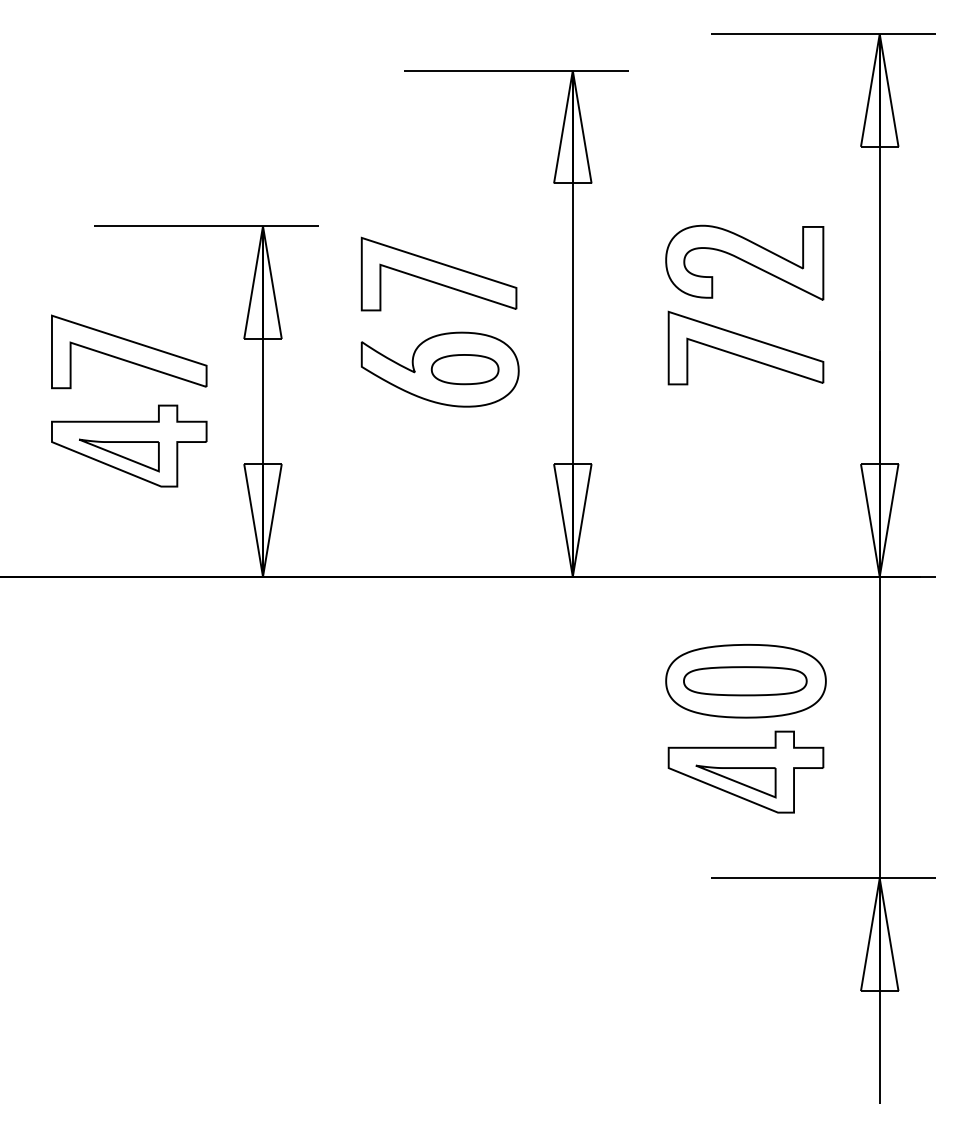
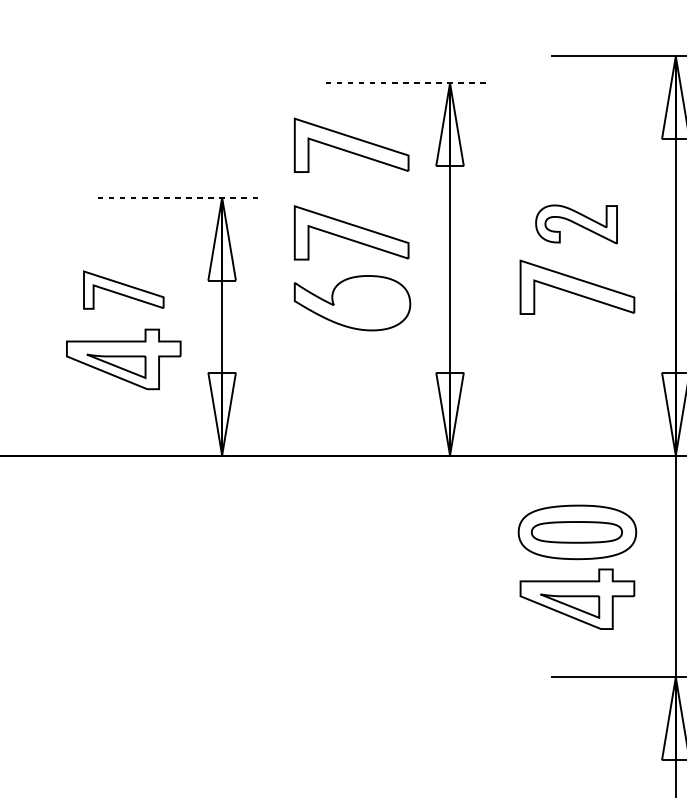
line: (516, 70) -> (408, 83), solid -> dashed
part: (438, 154) -> (351, 144), added
line: (206, 226) -> (180, 197), solid -> dashed
part: (744, 262) -> (576, 224), size x0.7
part: (129, 351) -> (123, 289), size x0.7
part: (464, 369) -> (370, 303), removed

